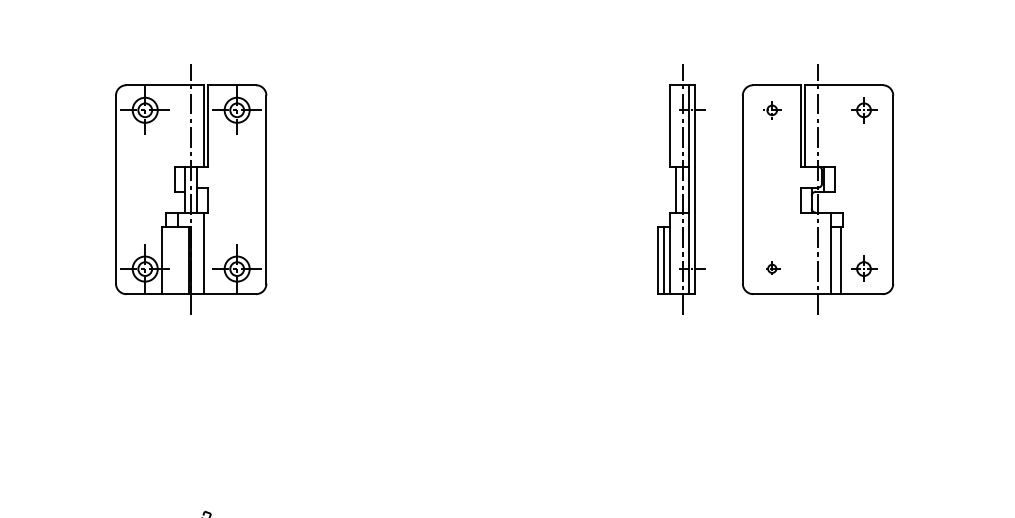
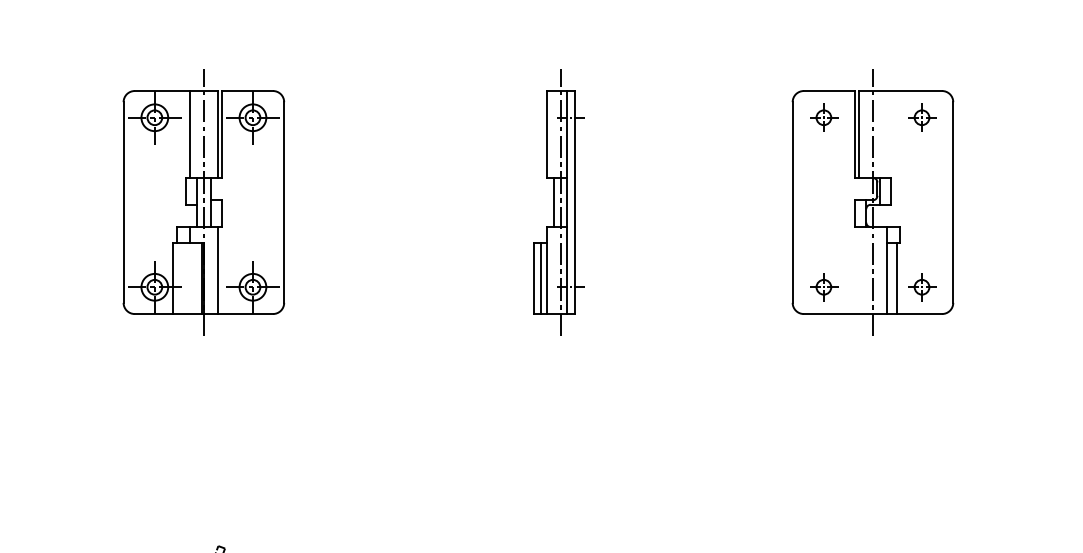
part: (772, 110) -> (824, 117), size x1.43
line: (178, 125) -> (190, 134), added
part: (681, 189) -> (559, 202), moved
part: (772, 268) -> (824, 286), size x1.67

